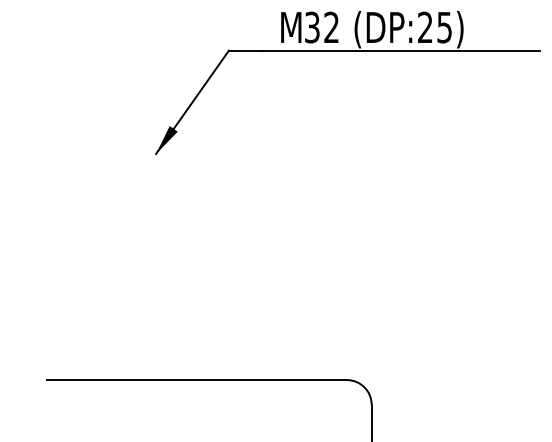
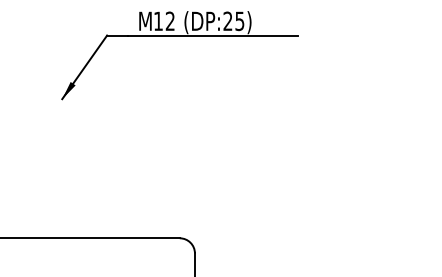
text: (312, 27) -> (158, 21), 32 -> 12

